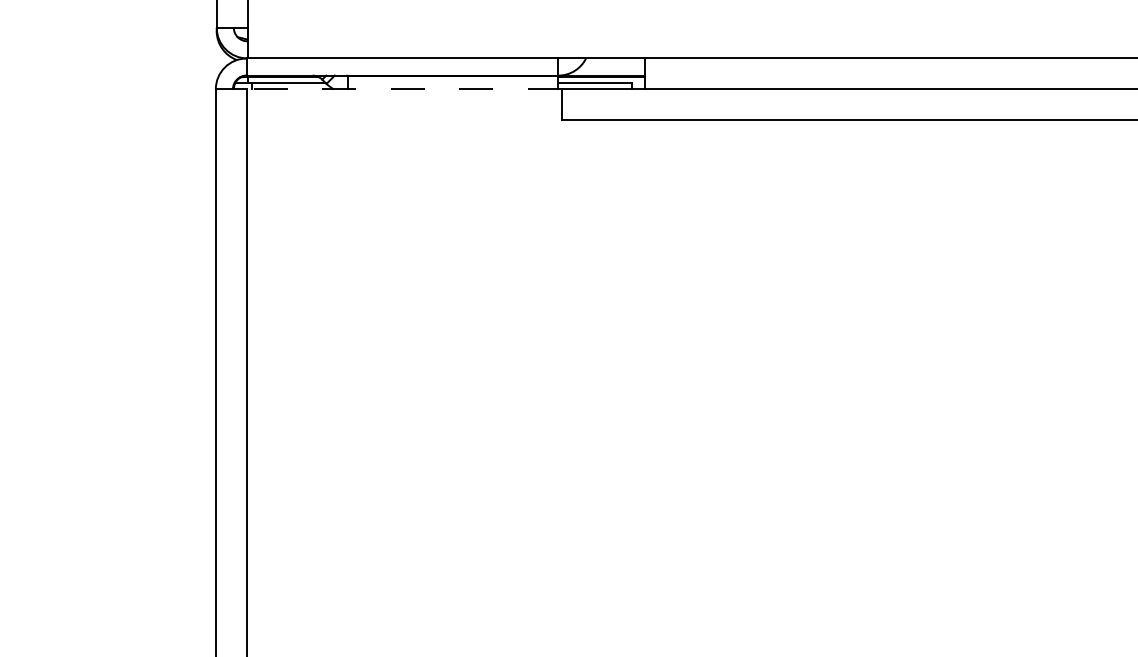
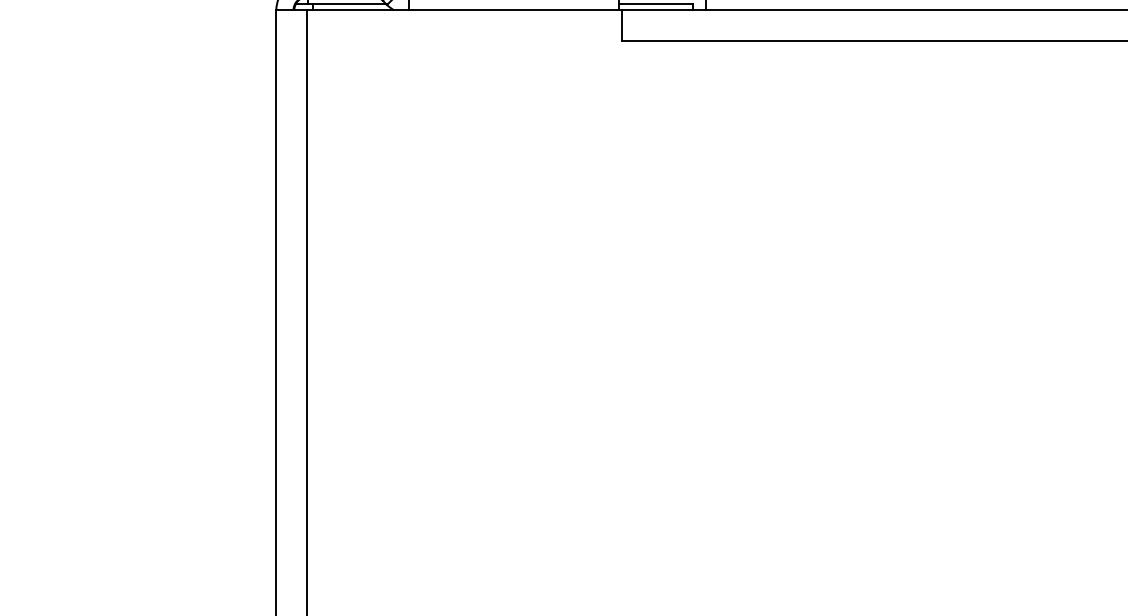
line: (404, 89) -> (465, 10), dashed -> solid

